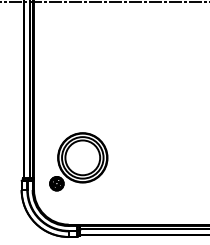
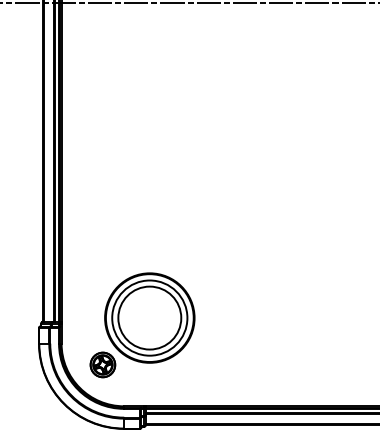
part: (78, 161) -> (142, 324), moved

